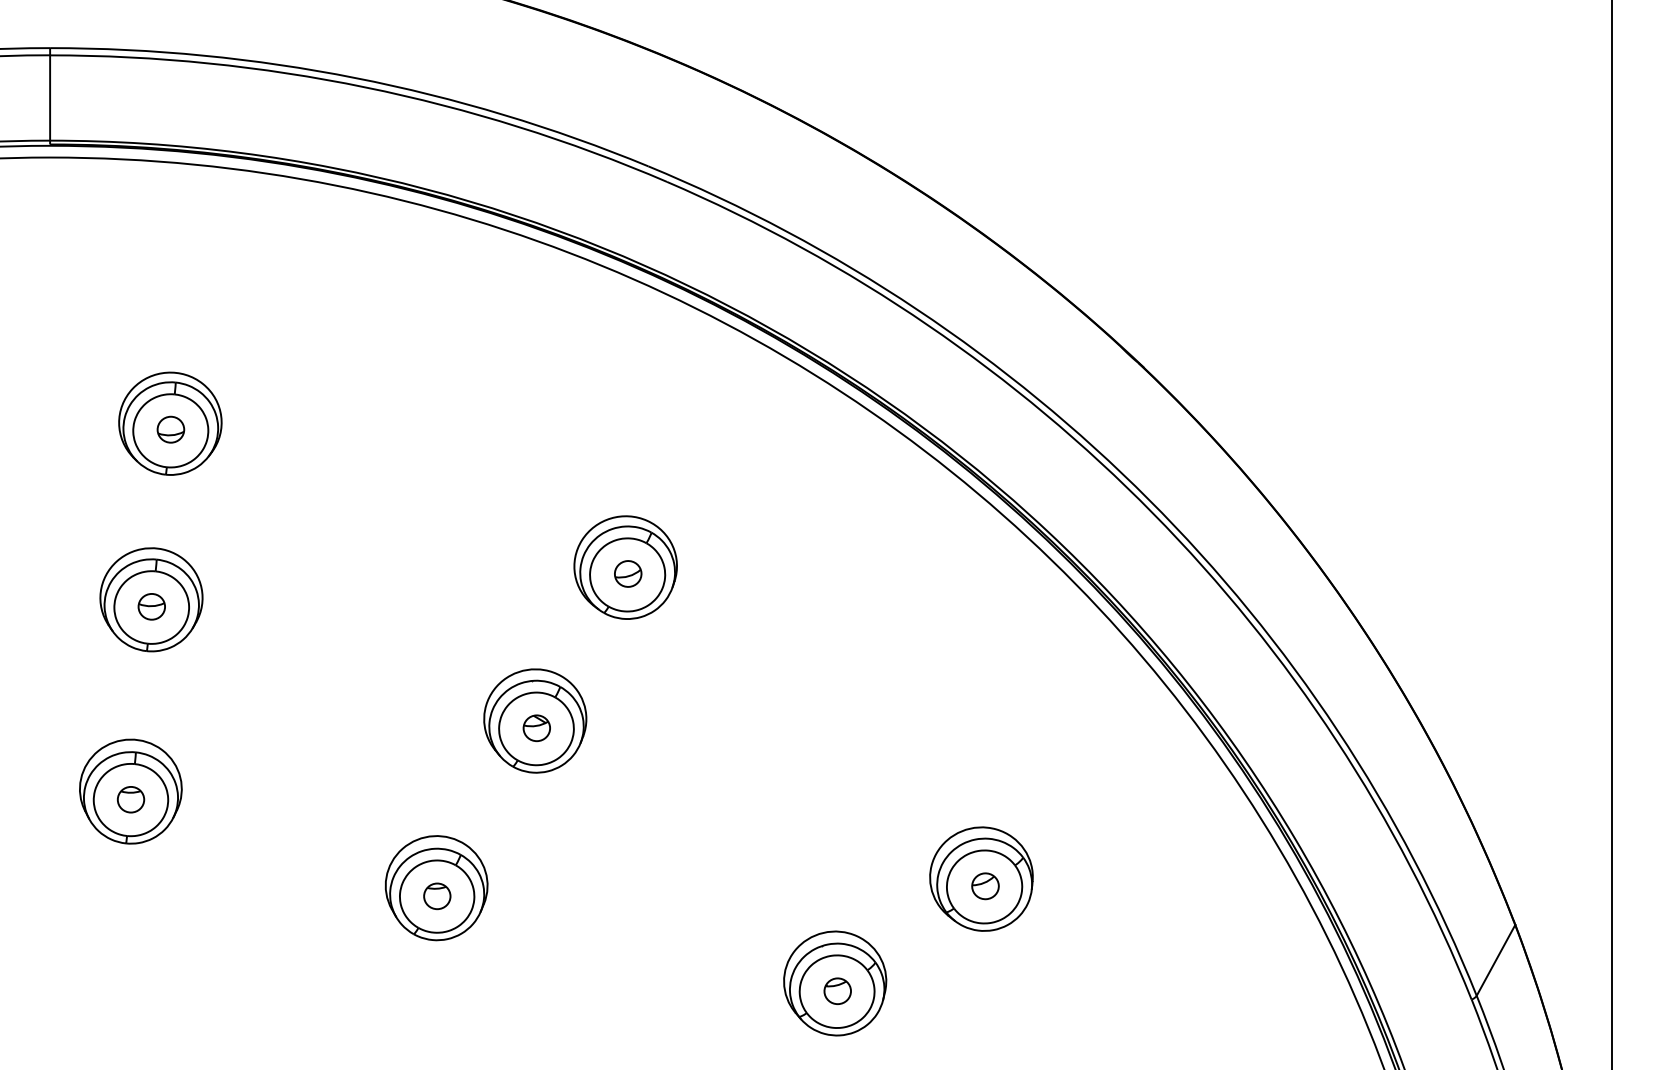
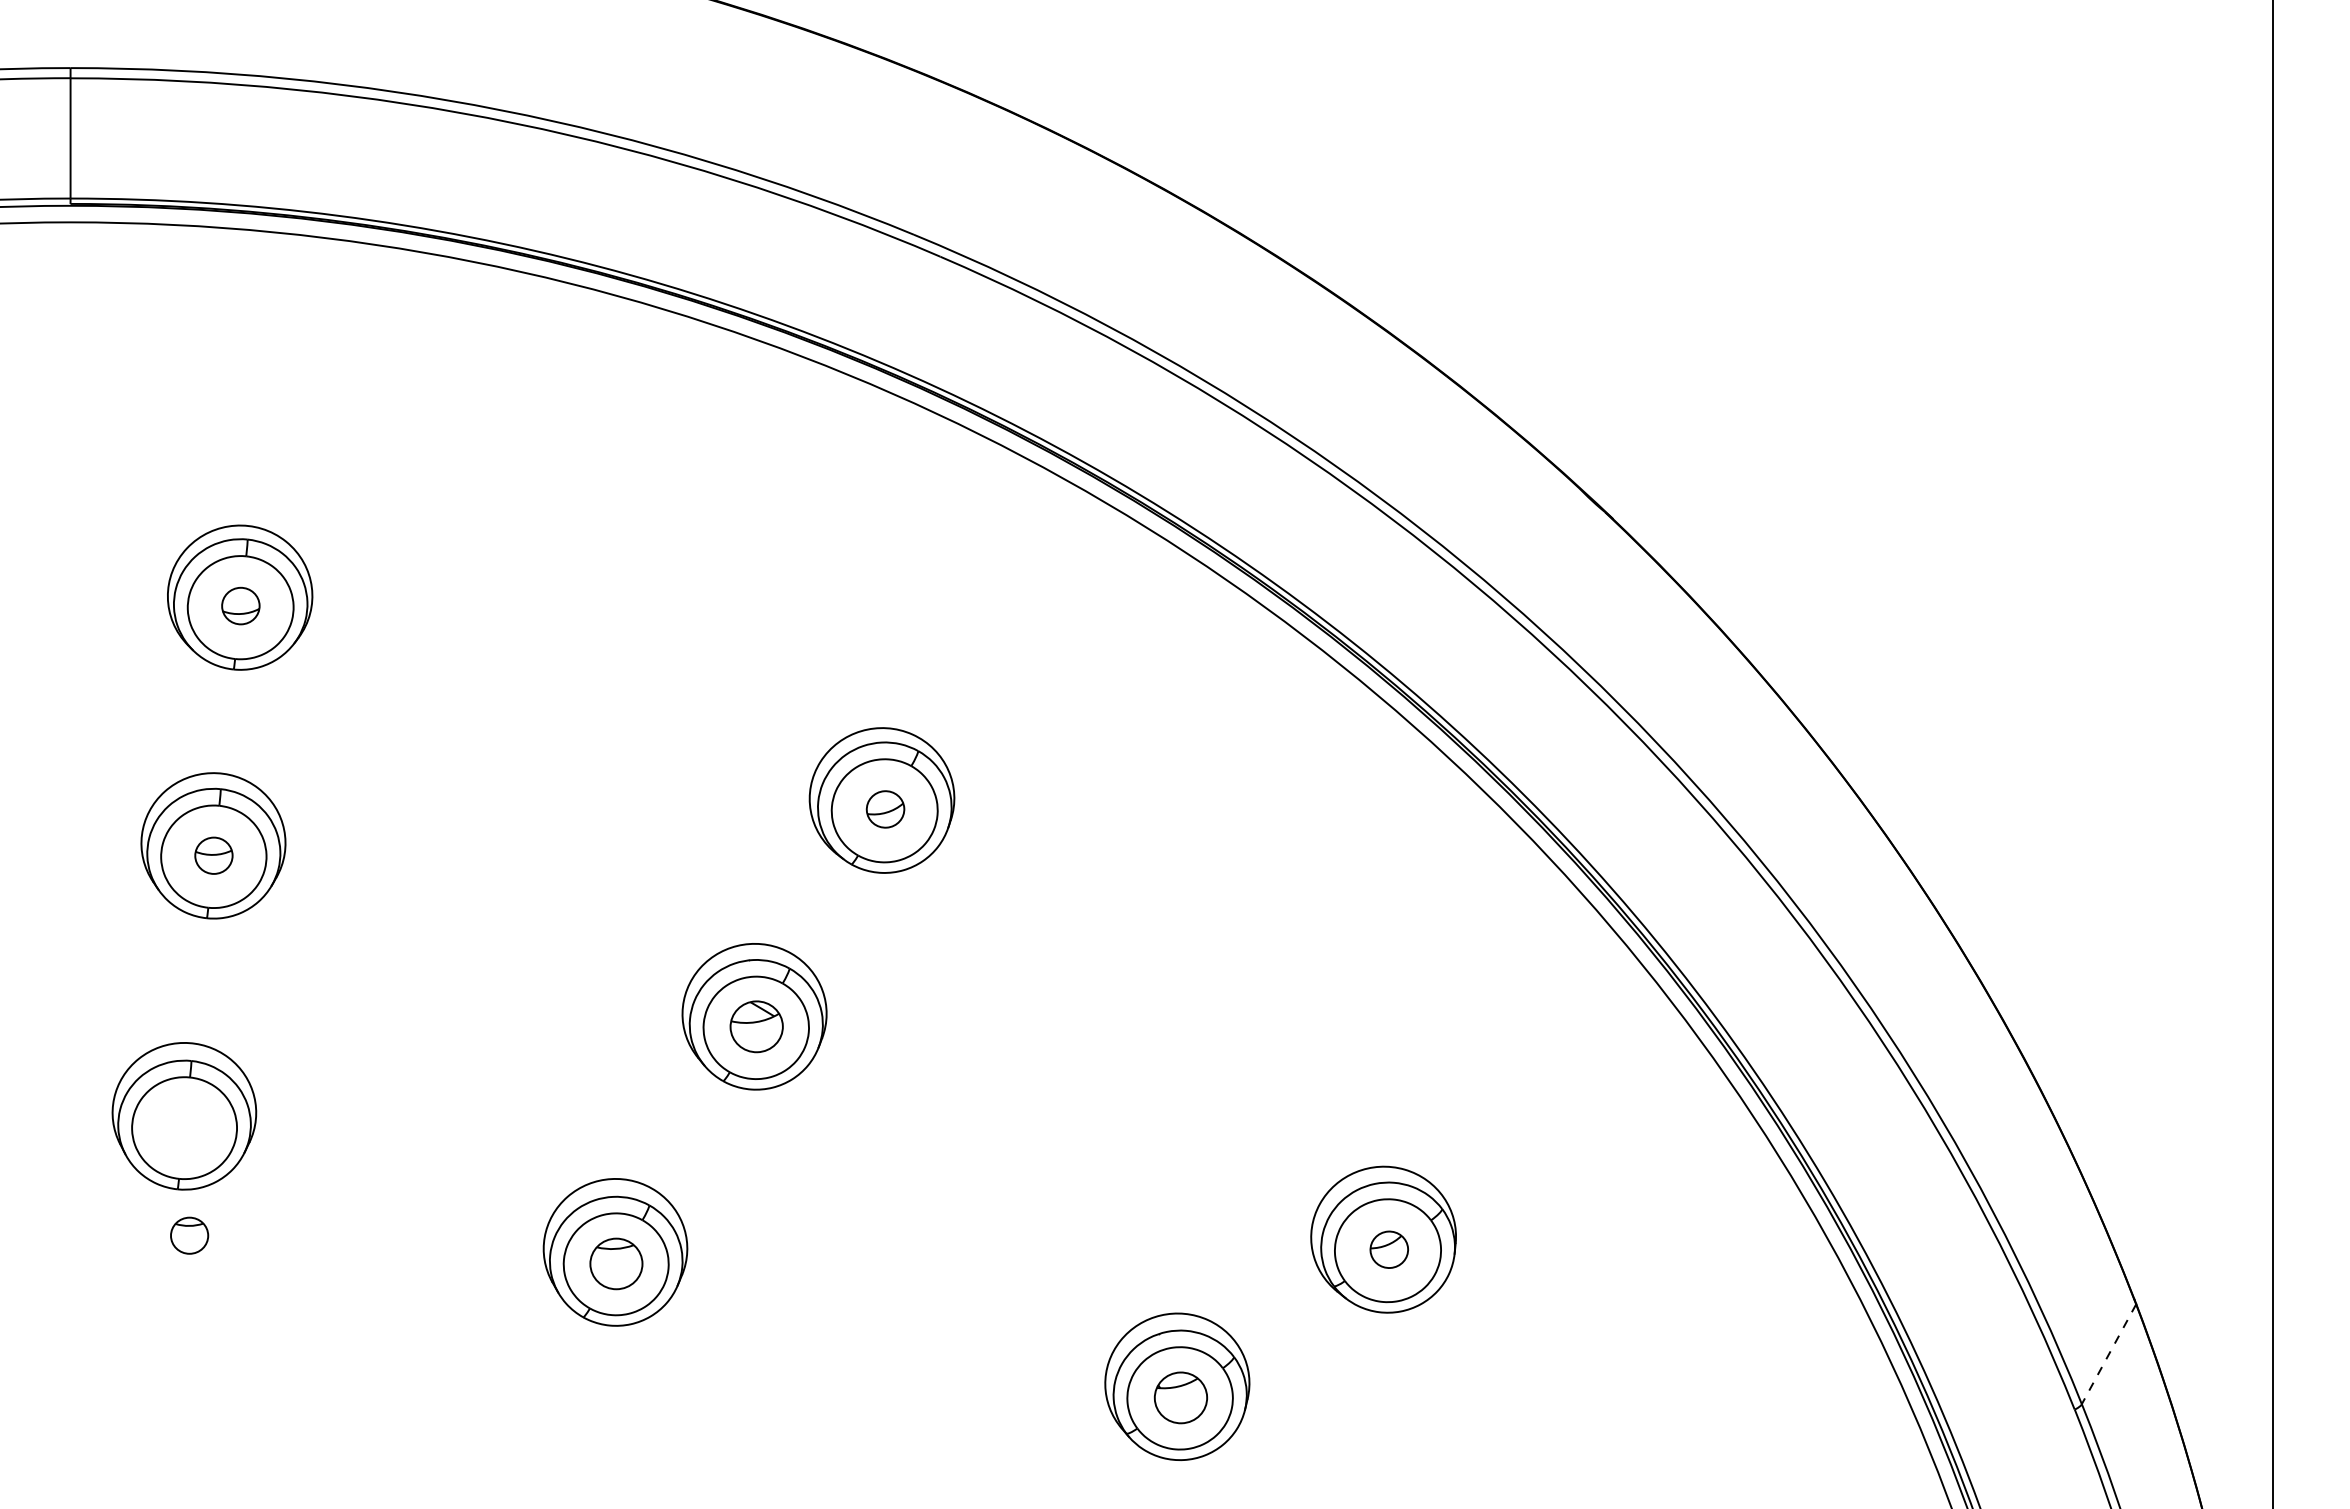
part: (536, 728) -> (756, 1027), size x1.4
part: (130, 799) -> (189, 1235), moved
part: (437, 896) -> (616, 1263), size x1.4
line: (1496, 960) -> (2109, 1354), solid -> dashed
part: (837, 991) -> (1180, 1397), size x1.4

